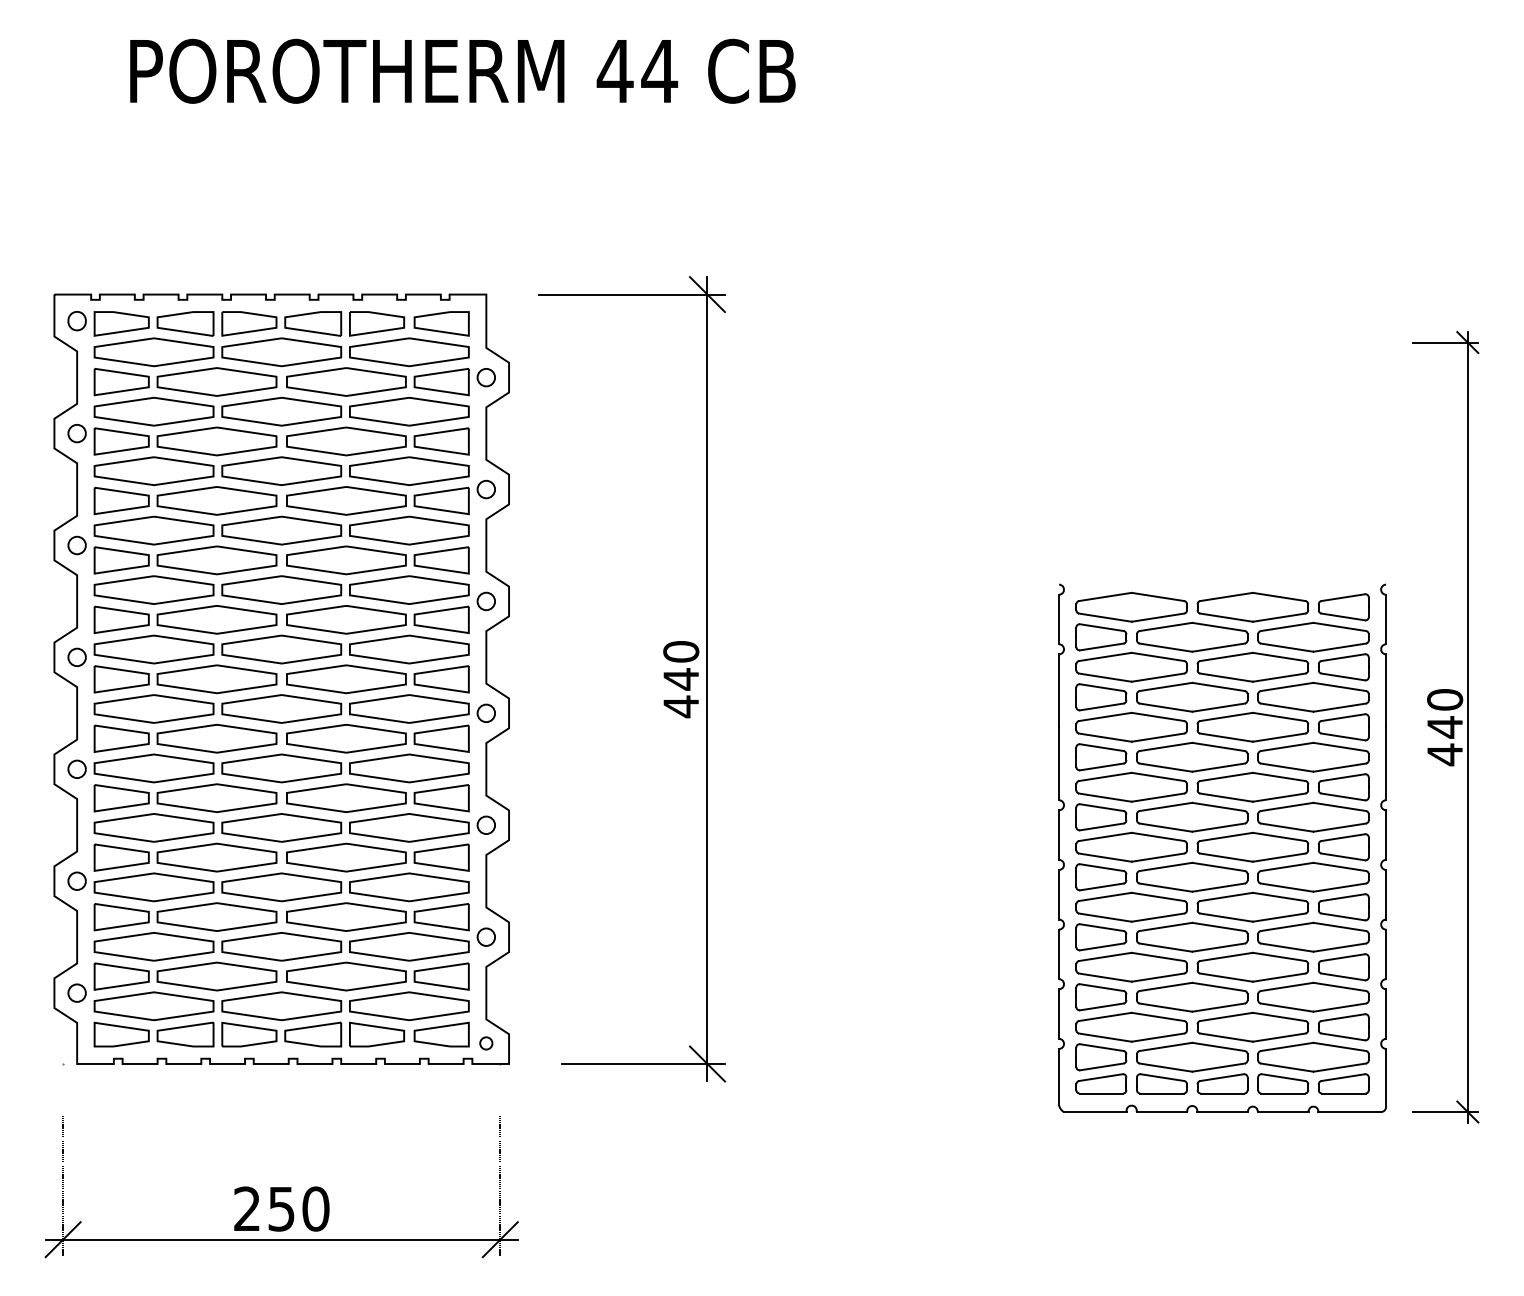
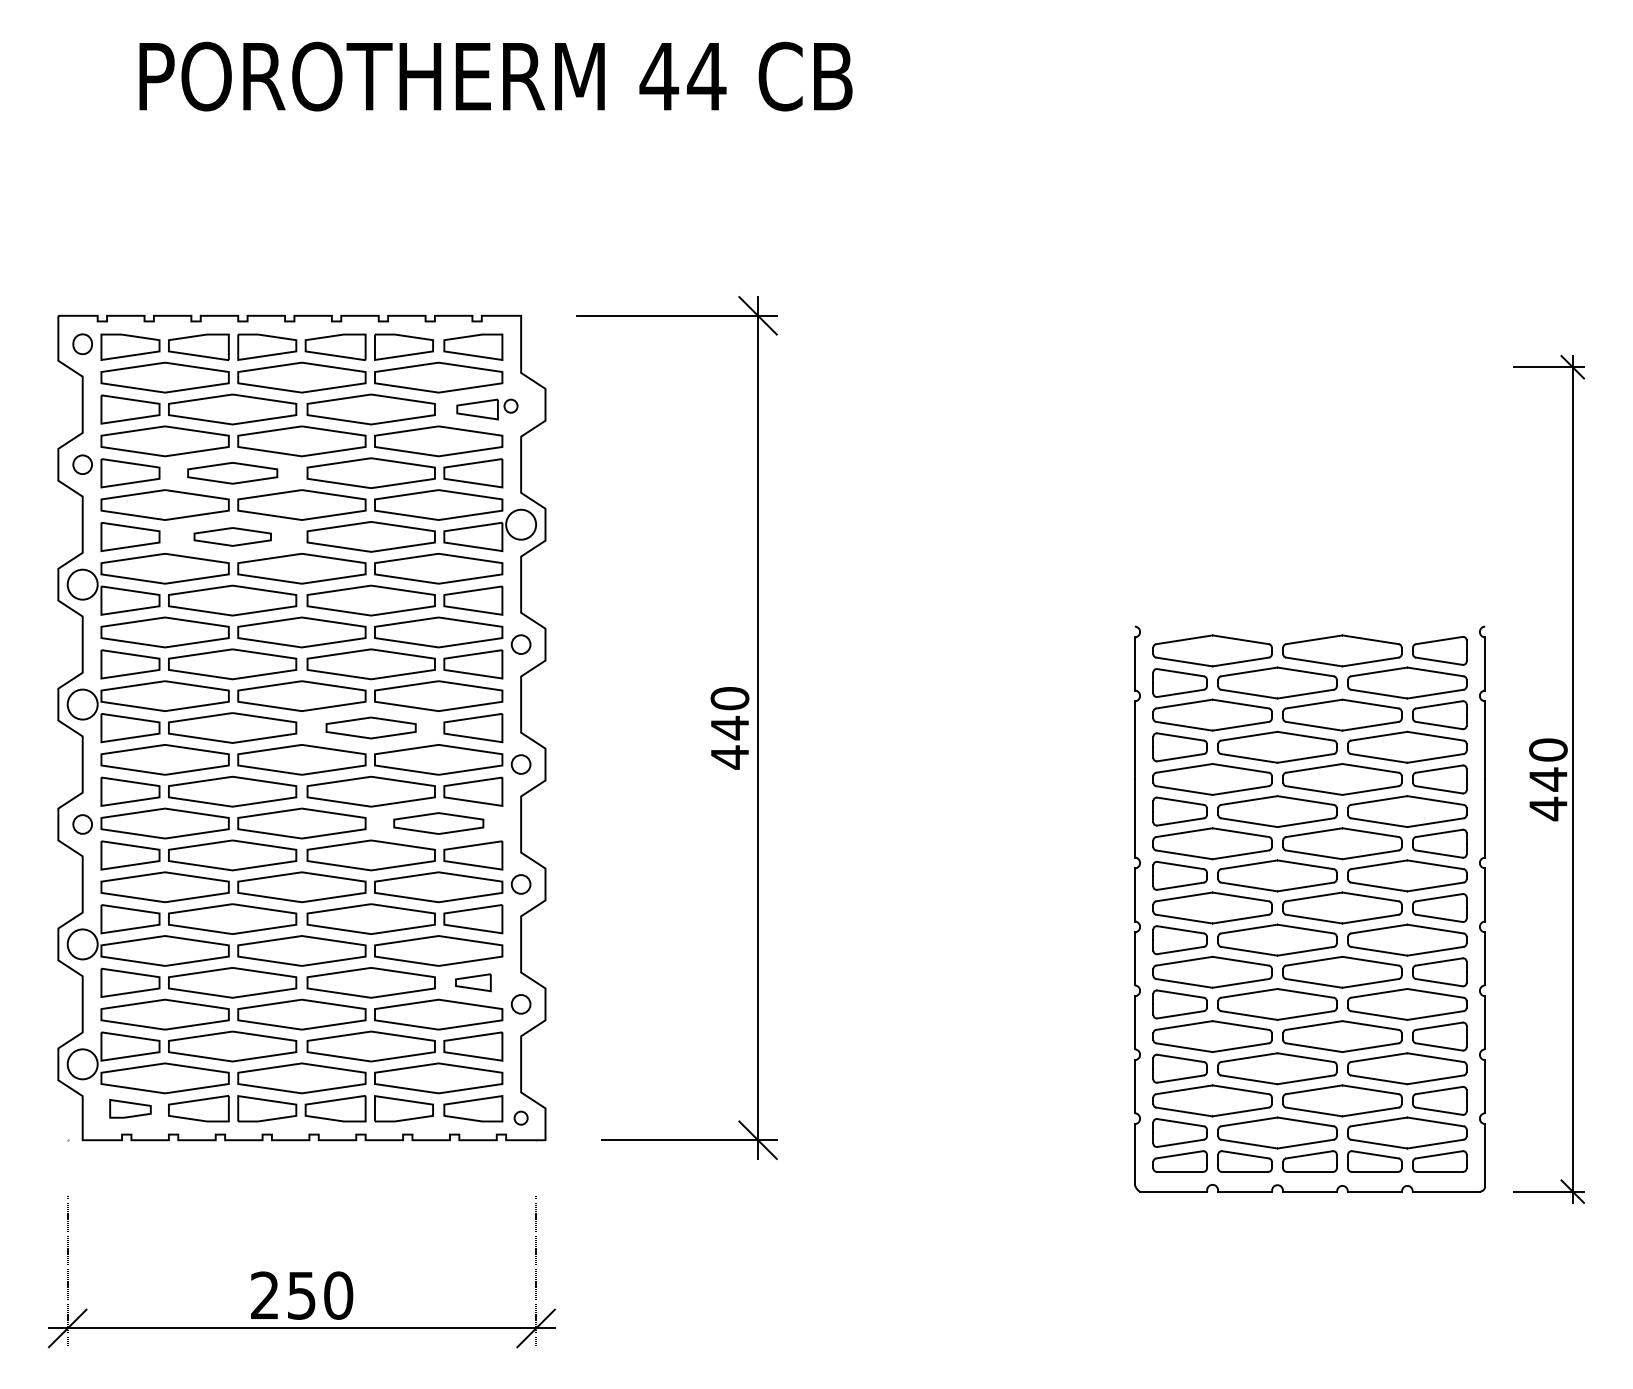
part: (454, 382) -> (487, 409), size x0.7
part: (216, 441) -> (232, 473), size x0.7
circle: (485, 489) -> (520, 524), size x1.6
part: (216, 500) -> (232, 536), size x0.6
circle: (76, 545) -> (82, 584), size x1.6
circle: (76, 657) -> (82, 704), size x1.6
part: (345, 678) -> (370, 727), size x0.7
part: (409, 768) -> (438, 823), size x0.7
circle: (76, 881) -> (82, 944), size x1.6
part: (441, 916) -> (473, 982), size x0.6
circle: (76, 992) -> (82, 1063), size x1.6
part: (121, 1034) -> (130, 1108), size x0.7

